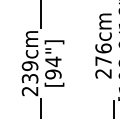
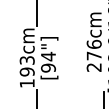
text: (29, 78) -> (26, 71), 239cm -> 193cm

